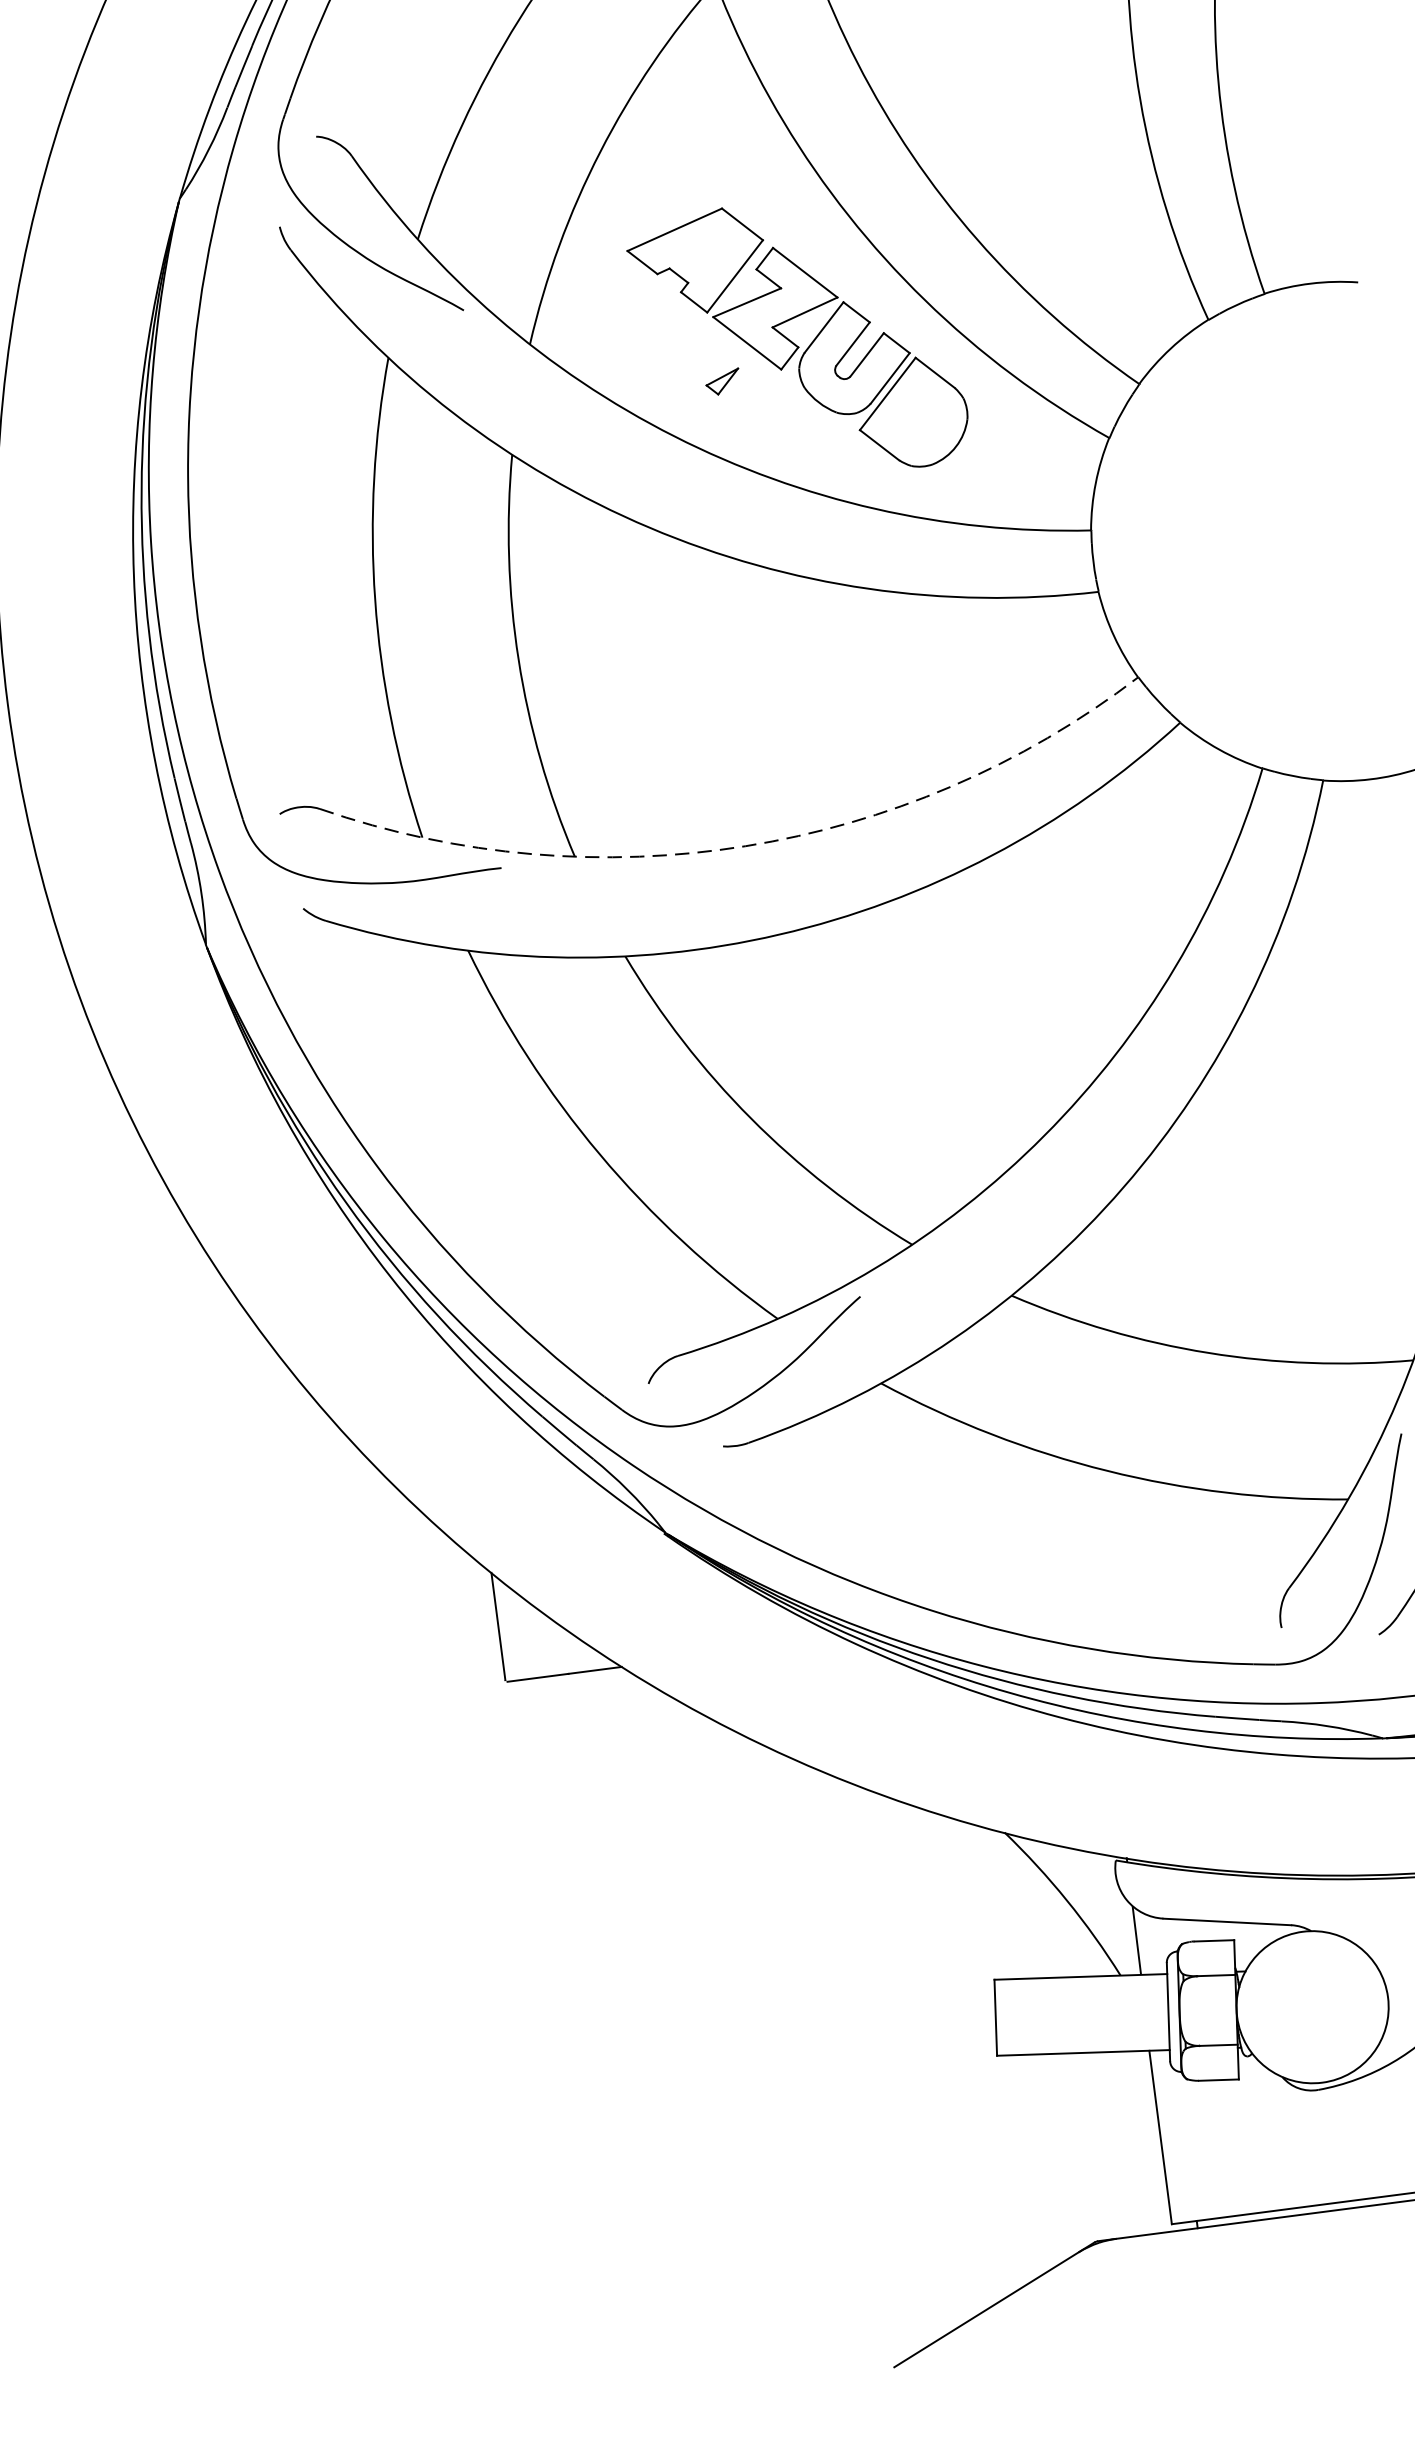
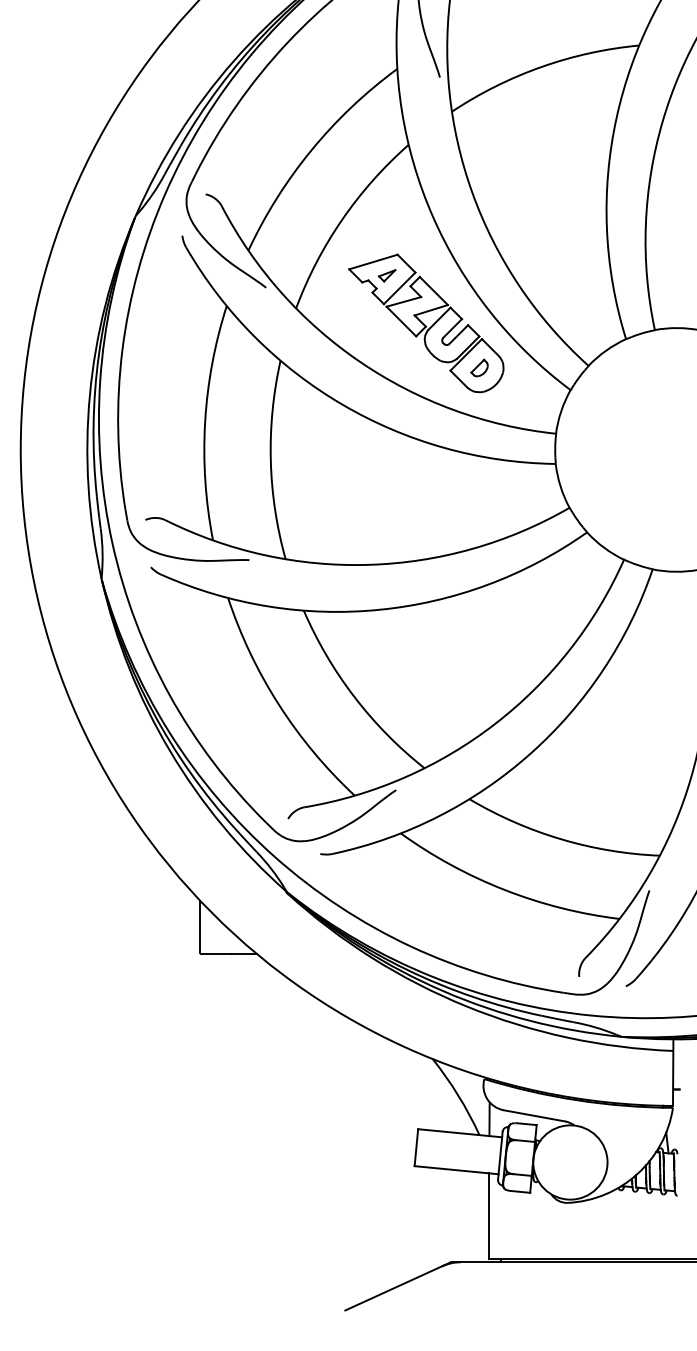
part: (723, 381) -> (387, 275), moved
part: (918, 416) -> (479, 367), added
arc: (746, 845) -> (369, 564), dashed -> solid

